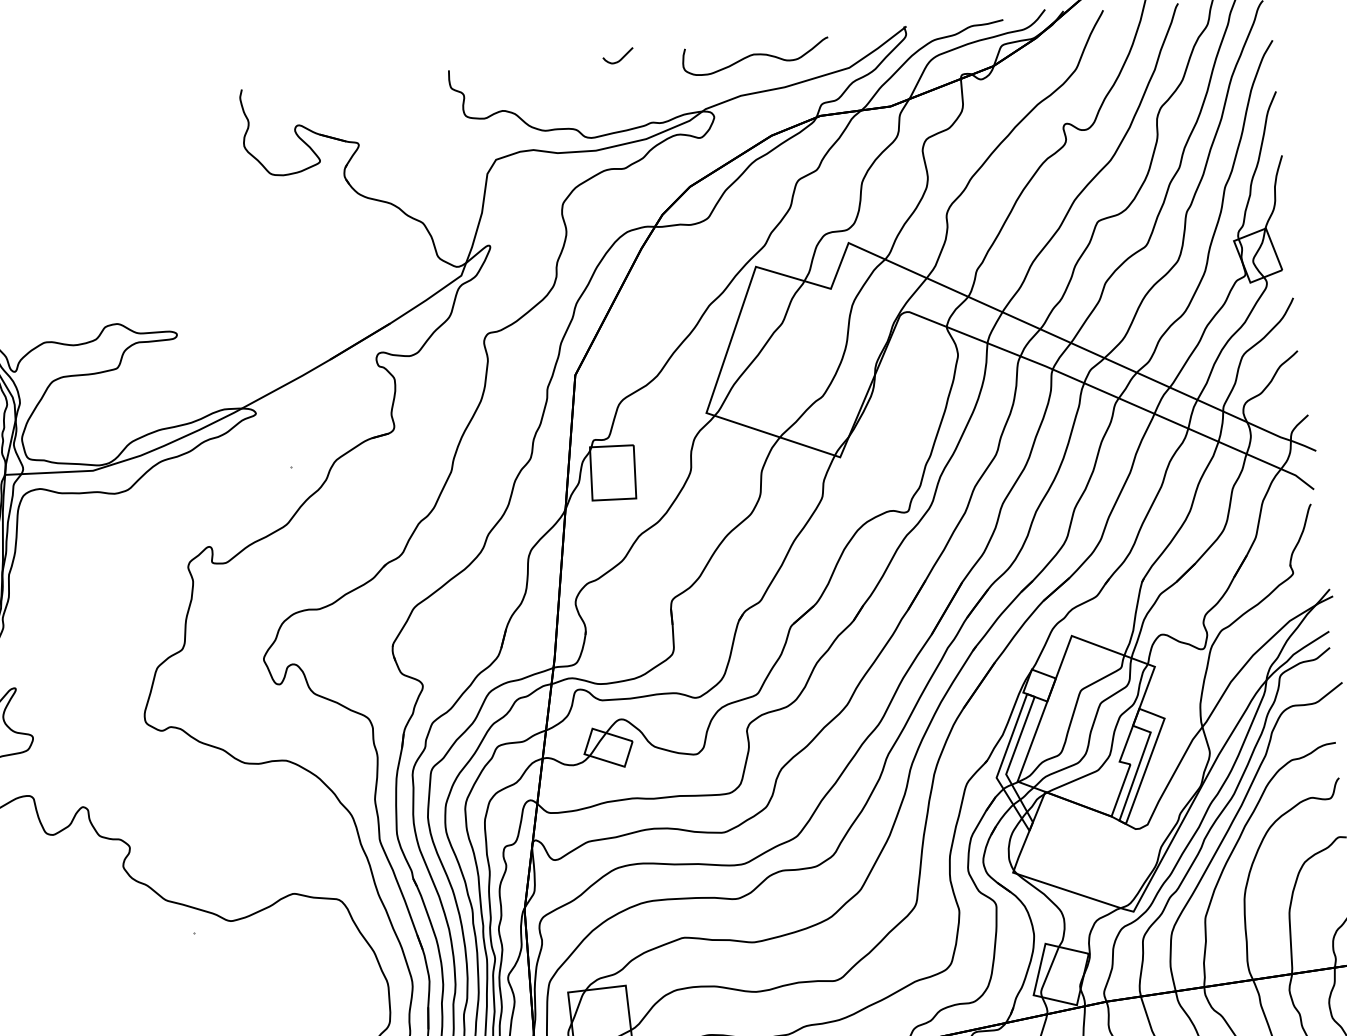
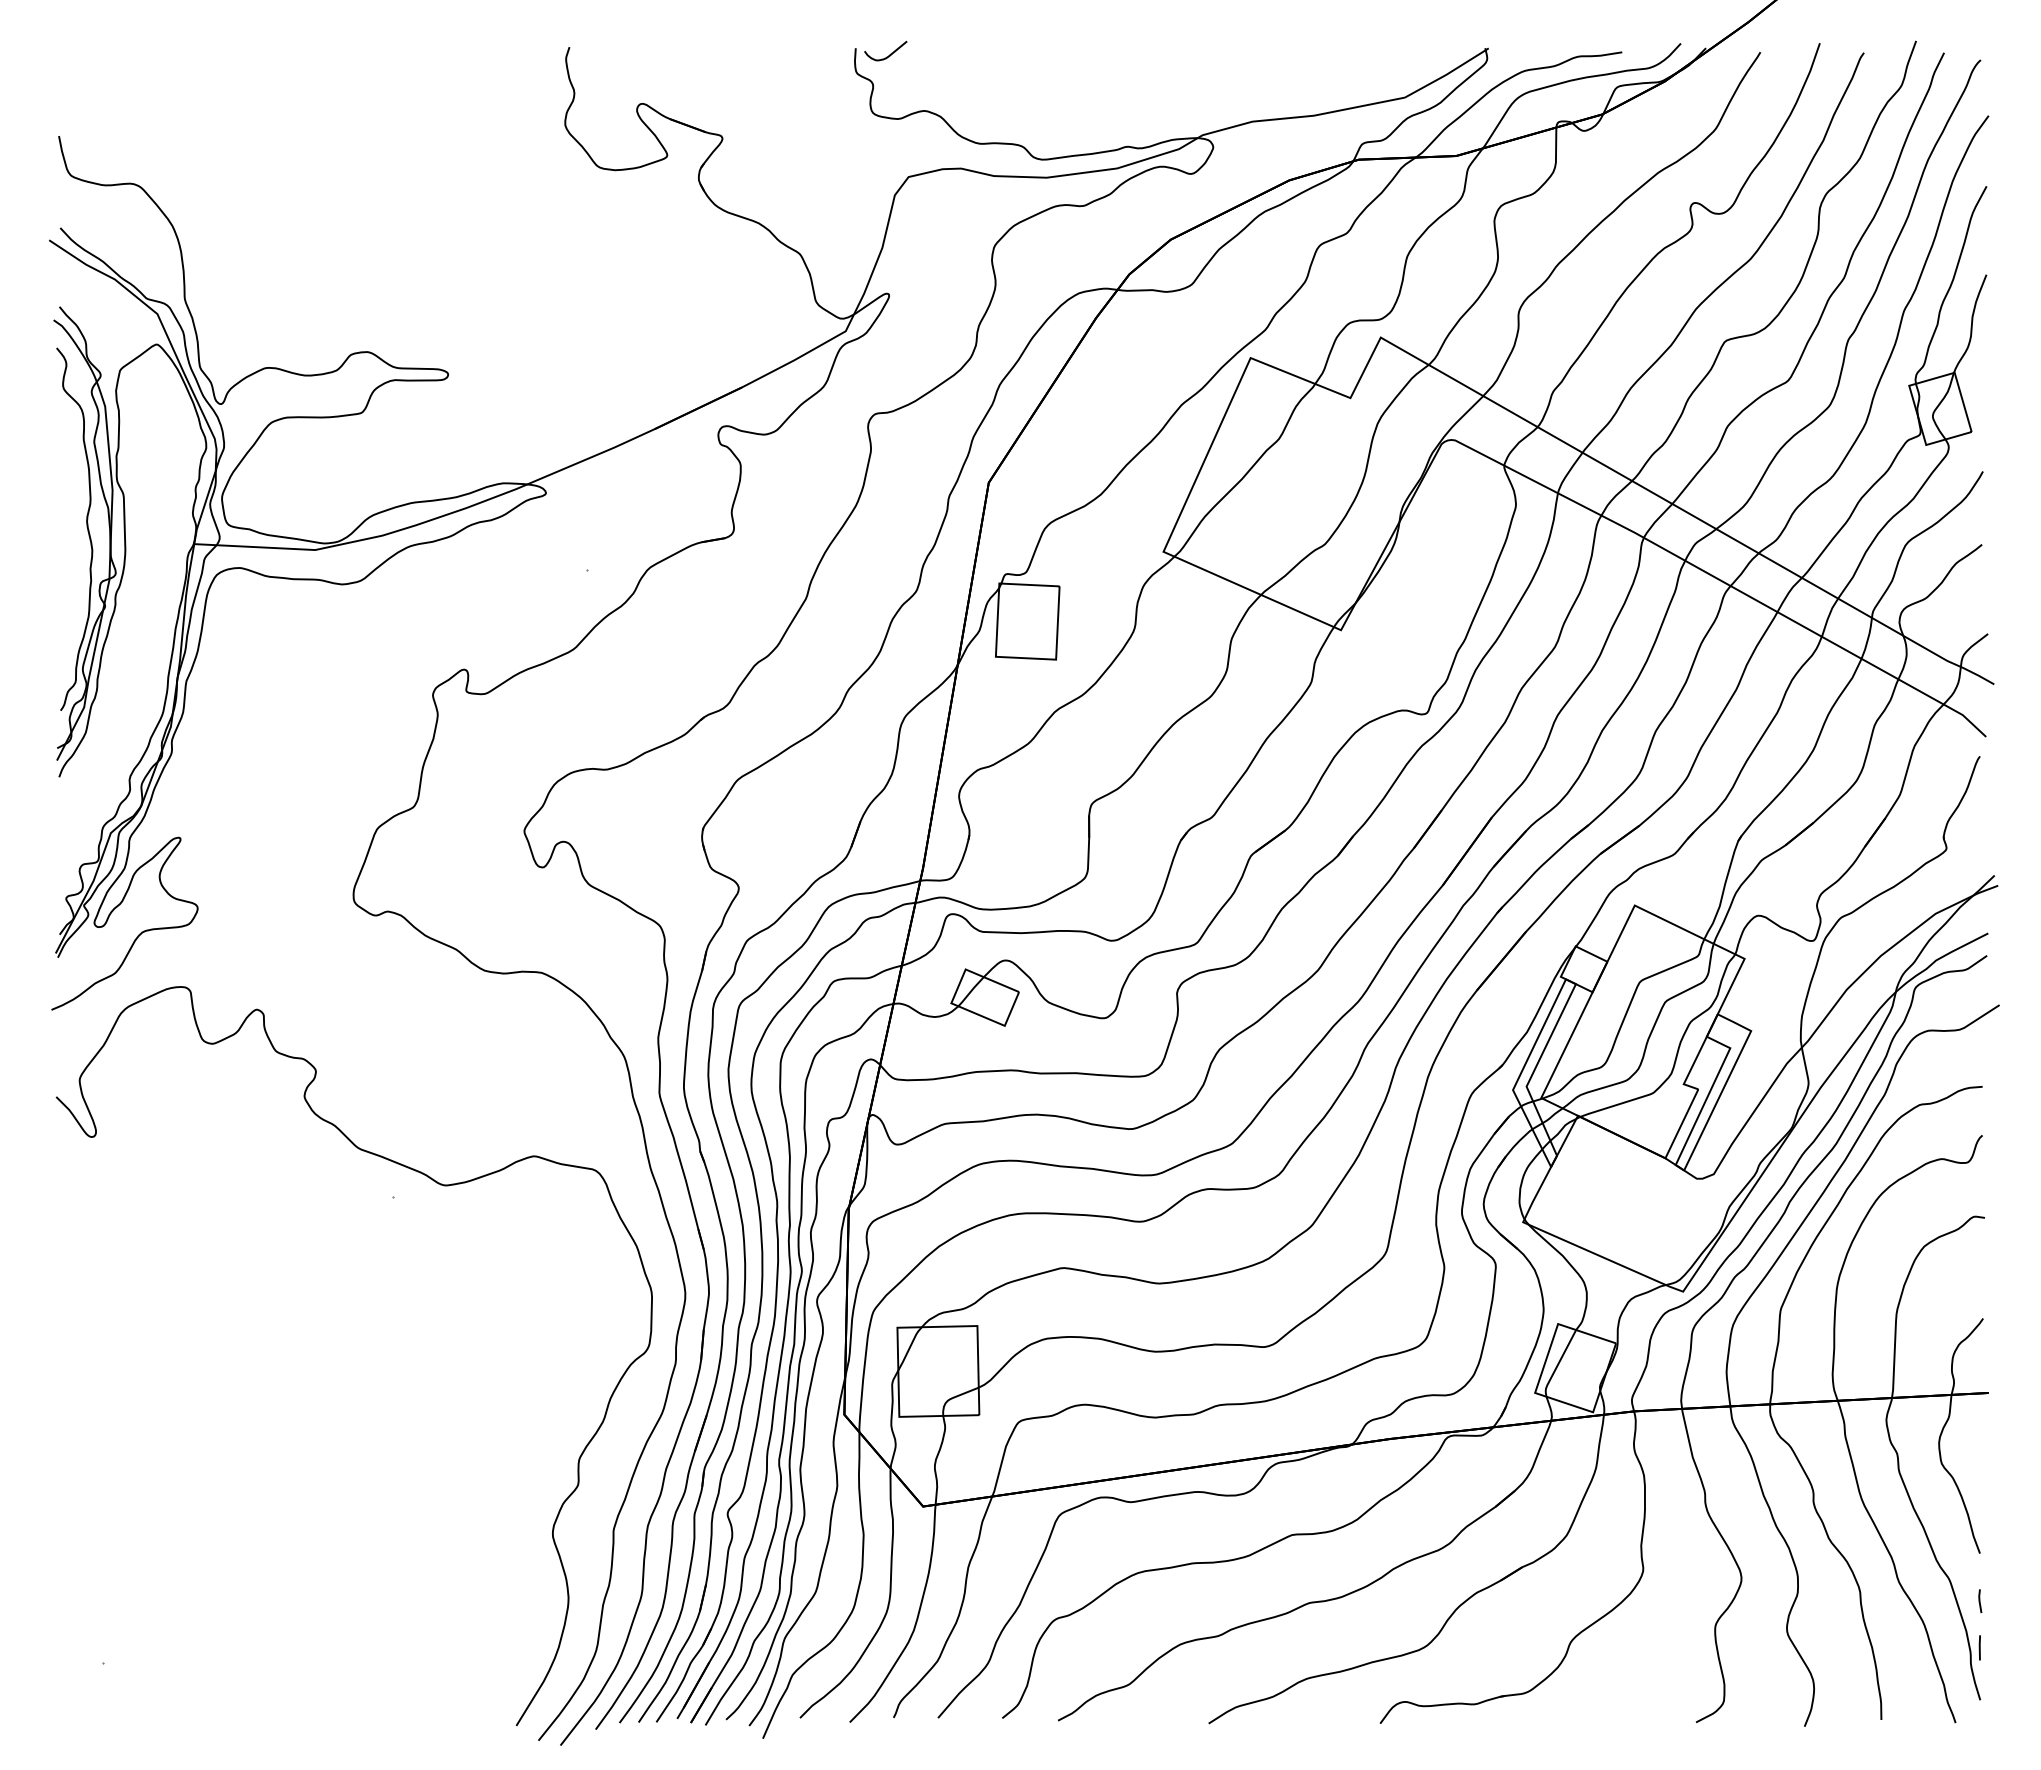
curve: (755, 54) -> (1277, 67), removed
curve: (621, 58) -> (889, 54), moved

